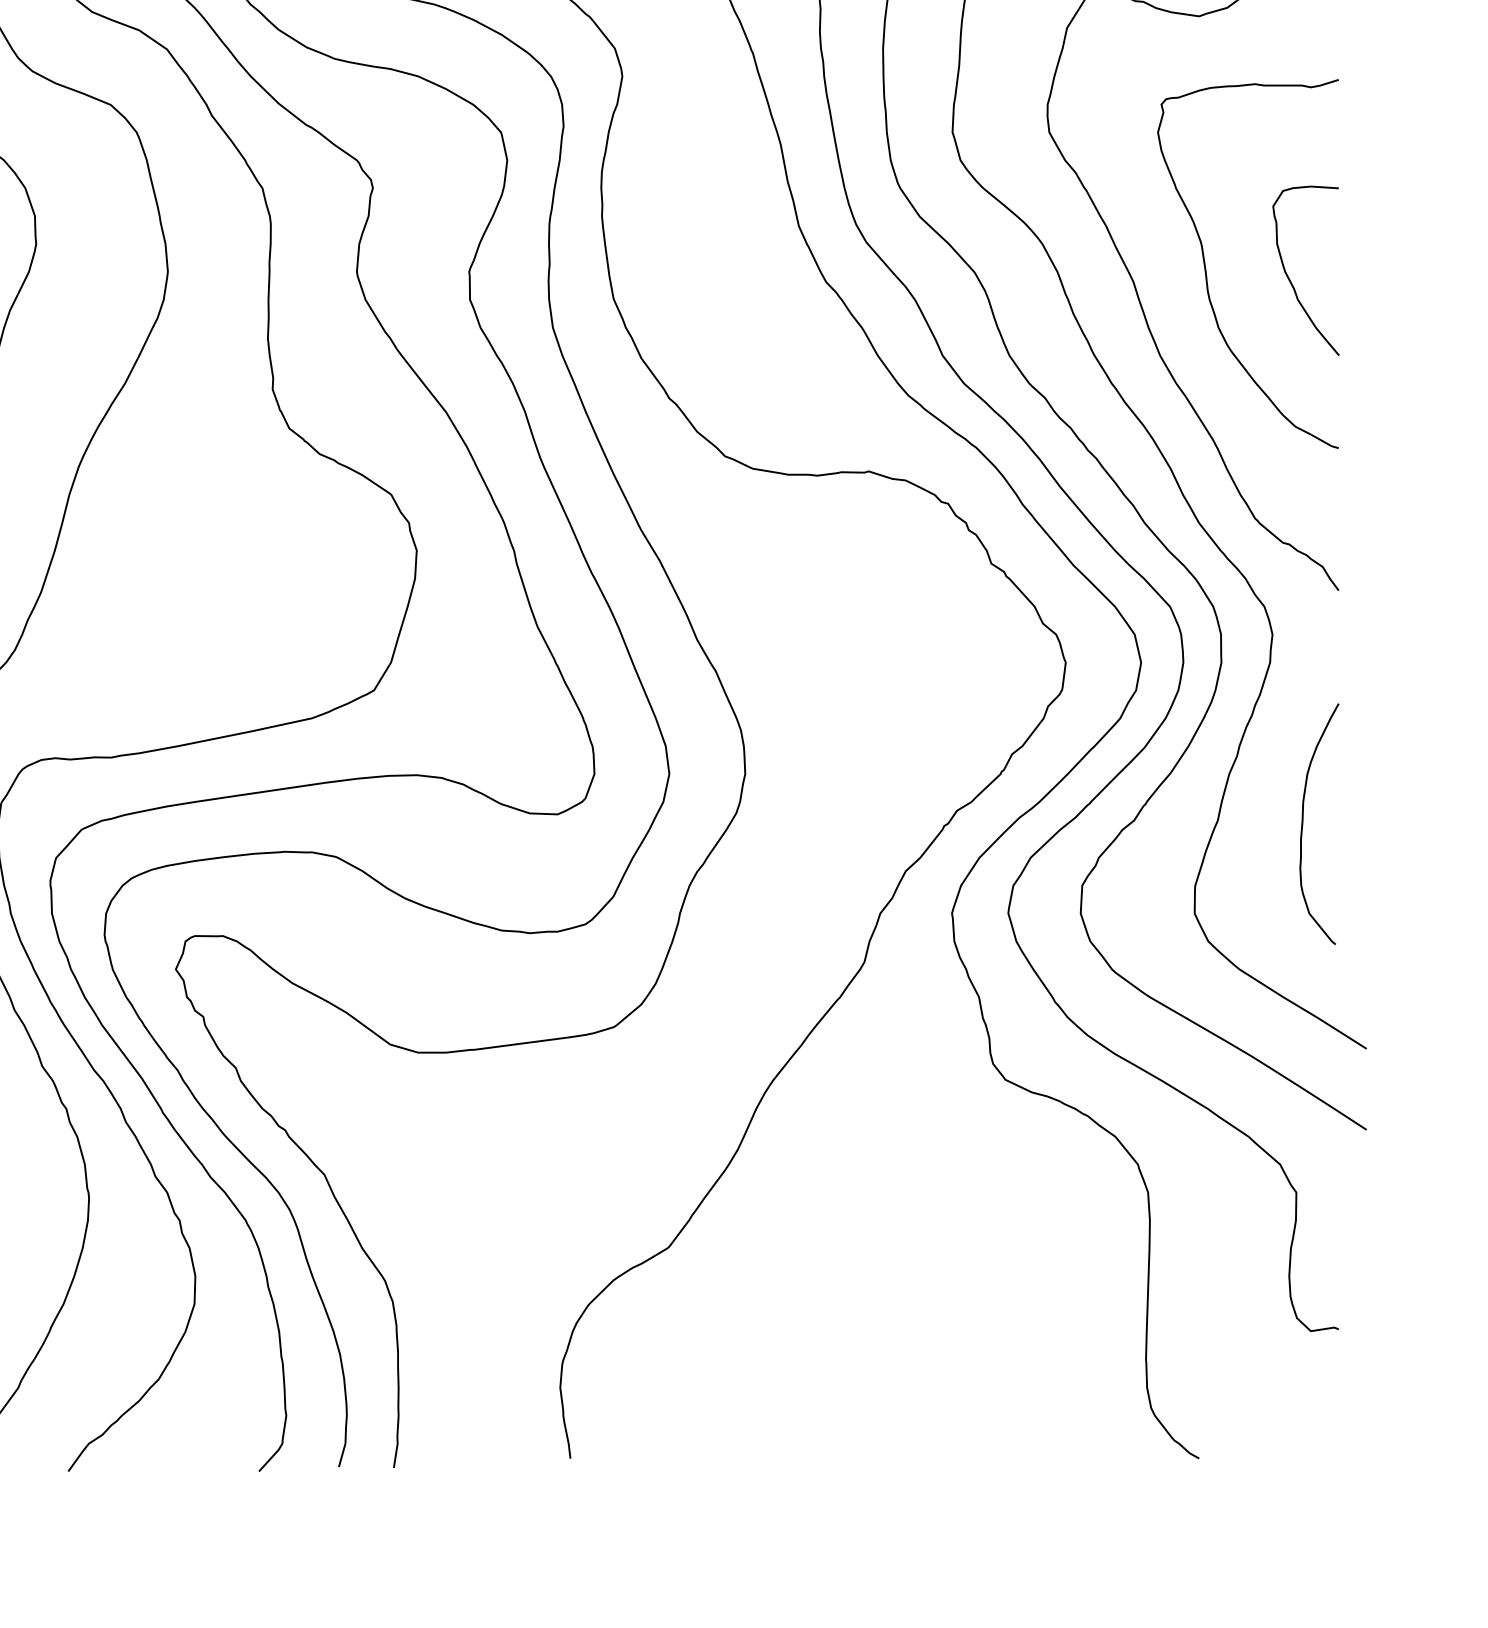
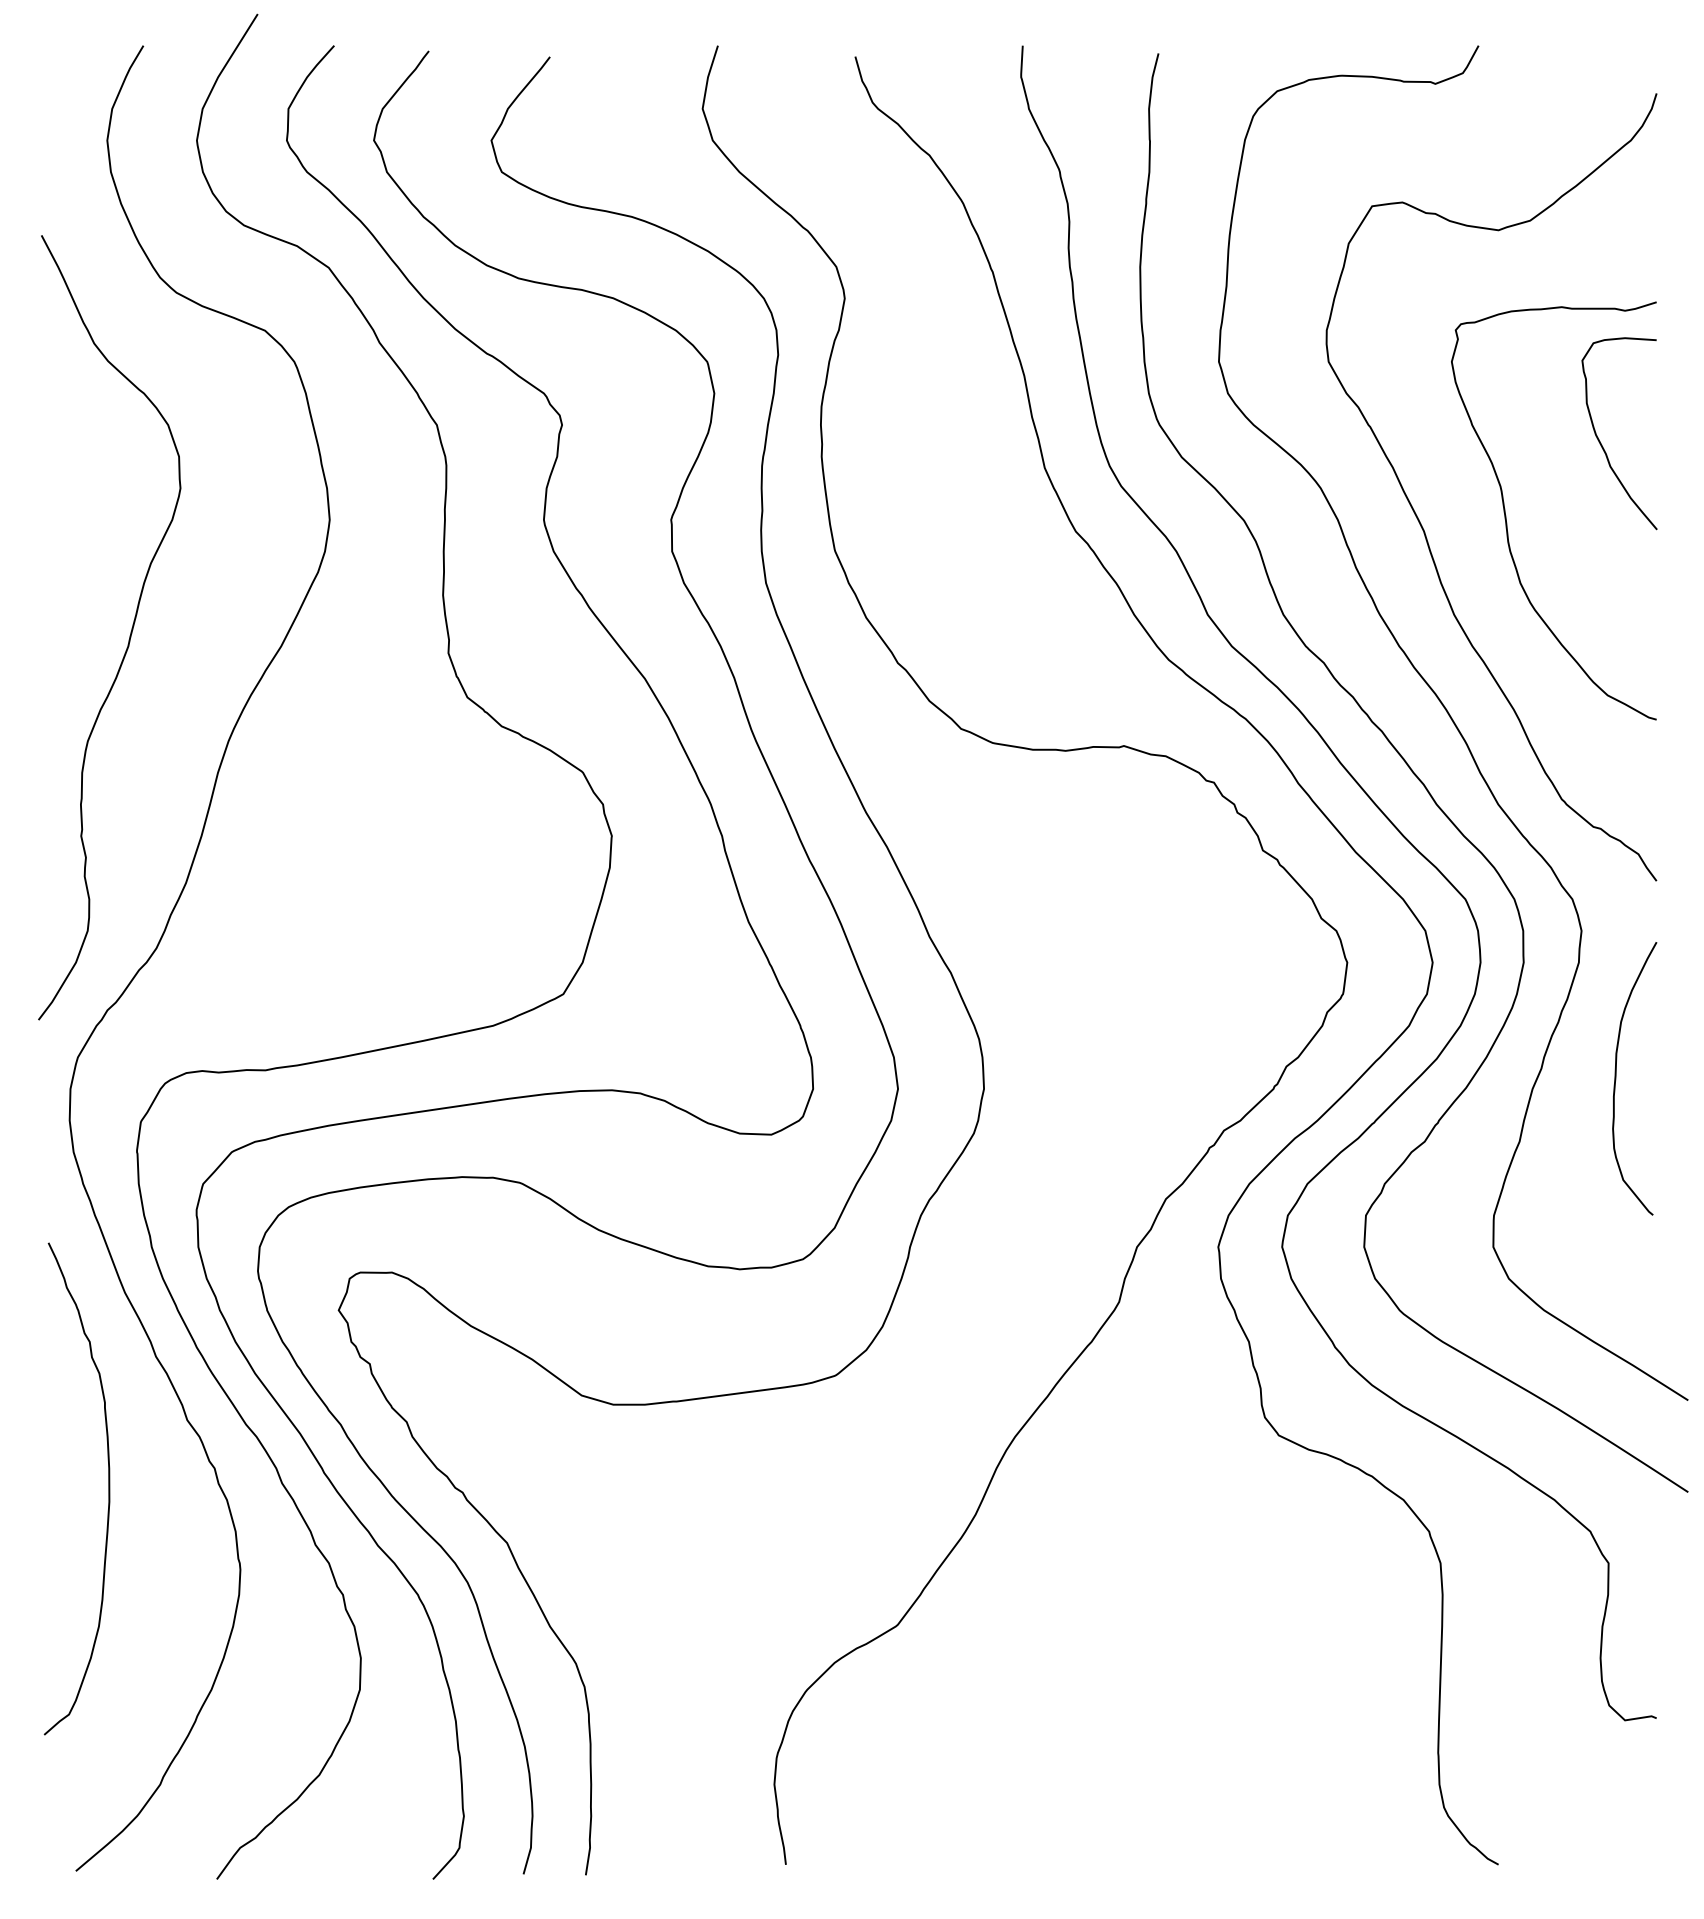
curve: (1290, 279) -> (1601, 443), moved
curve: (1303, 823) -> (1616, 1078), moved

